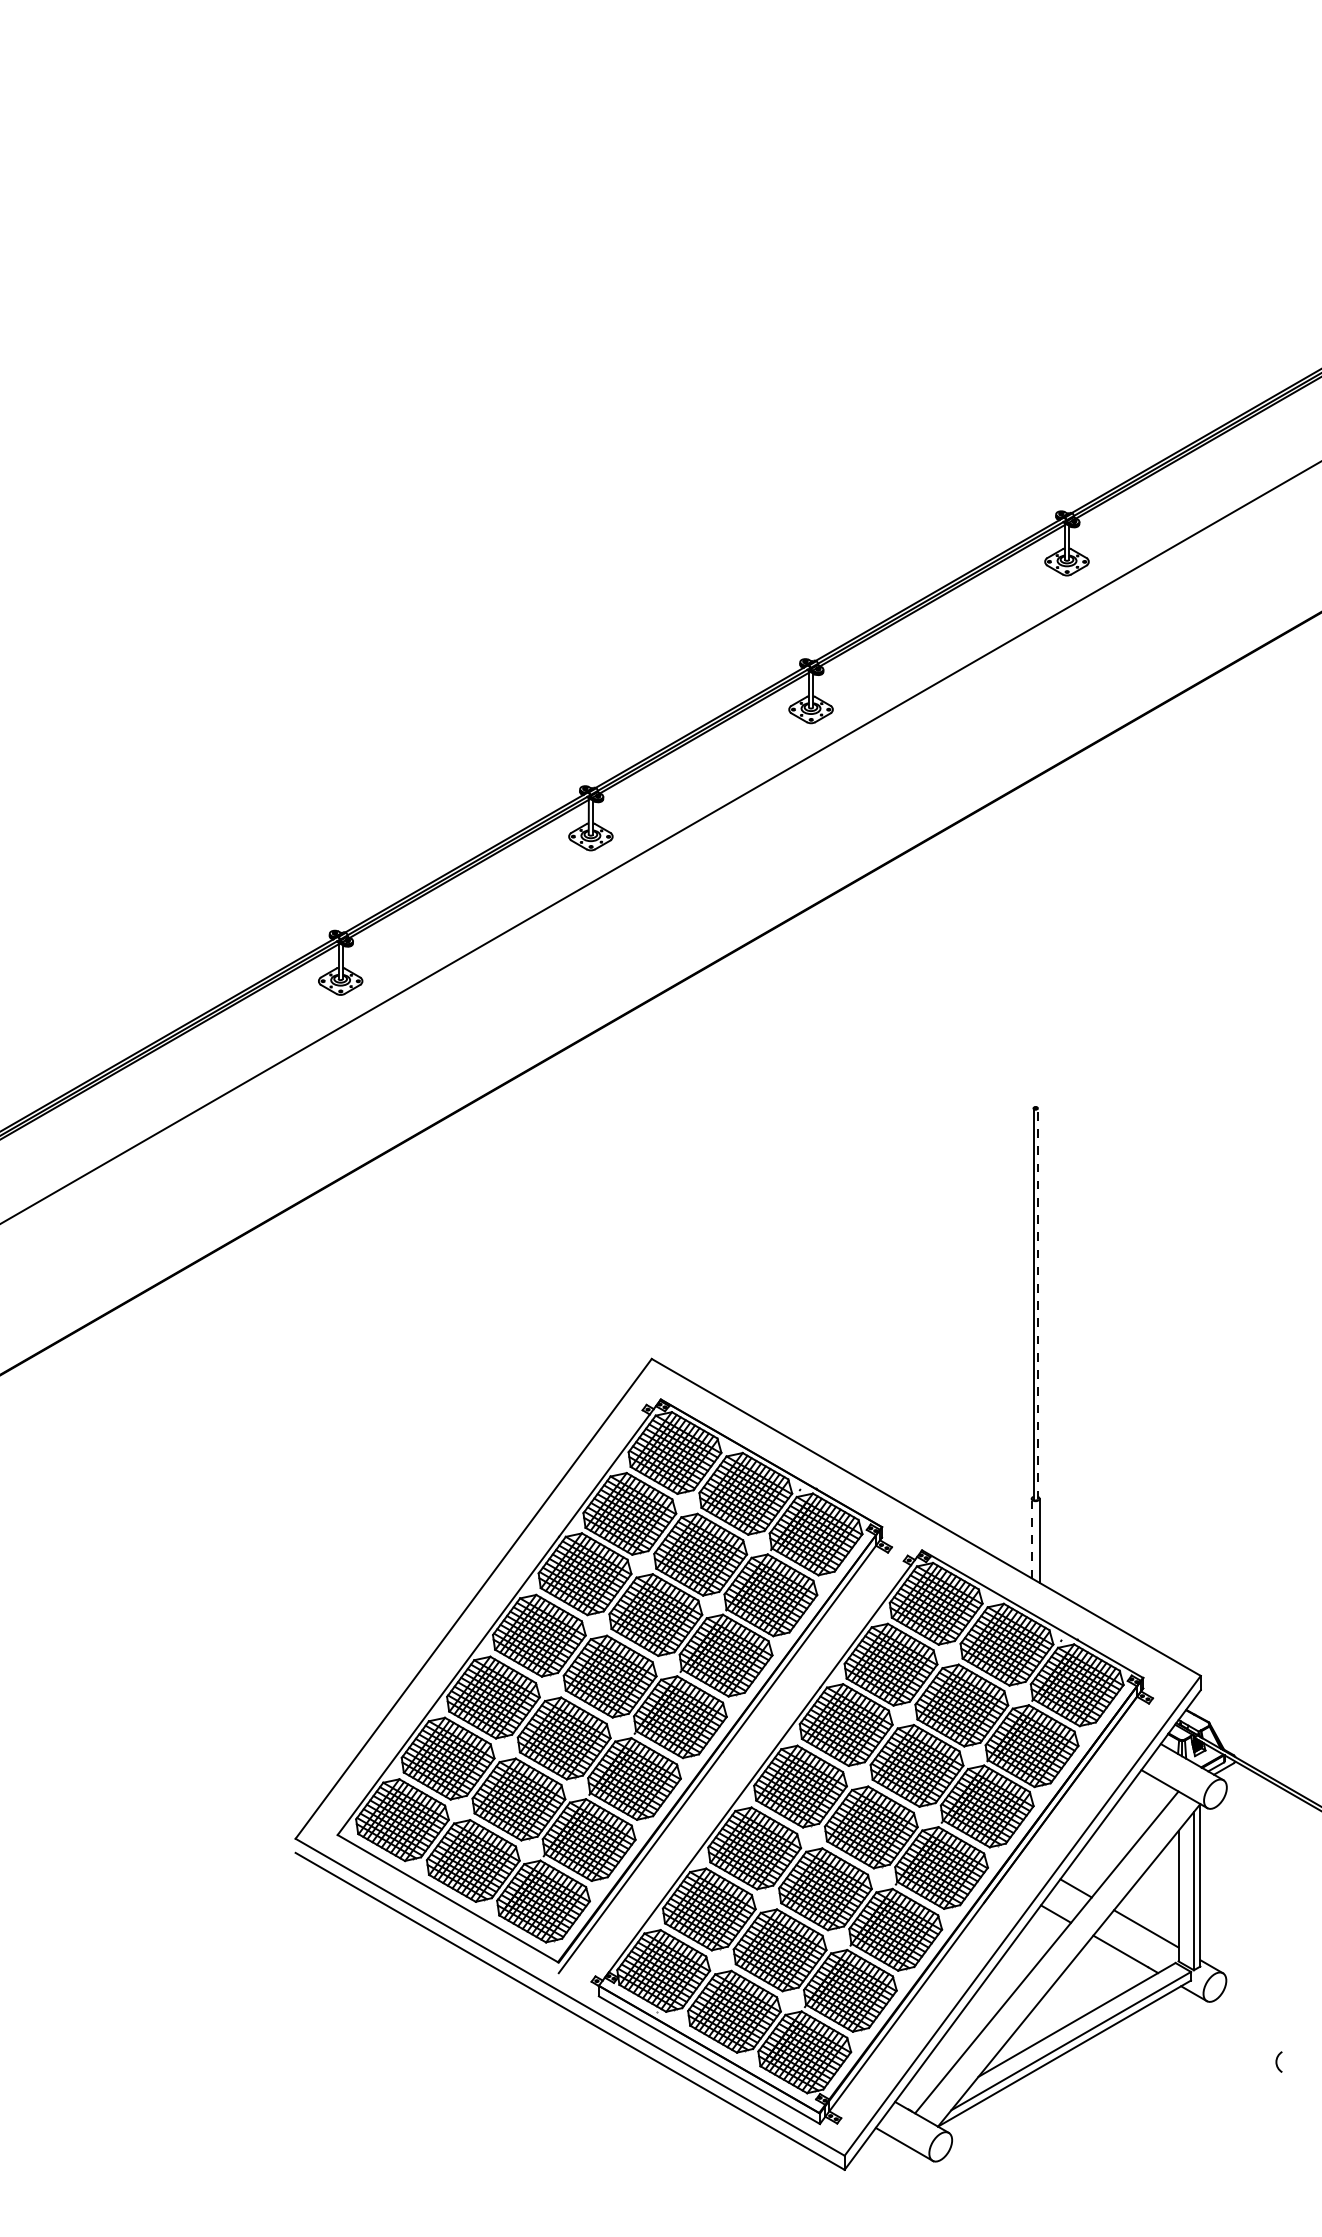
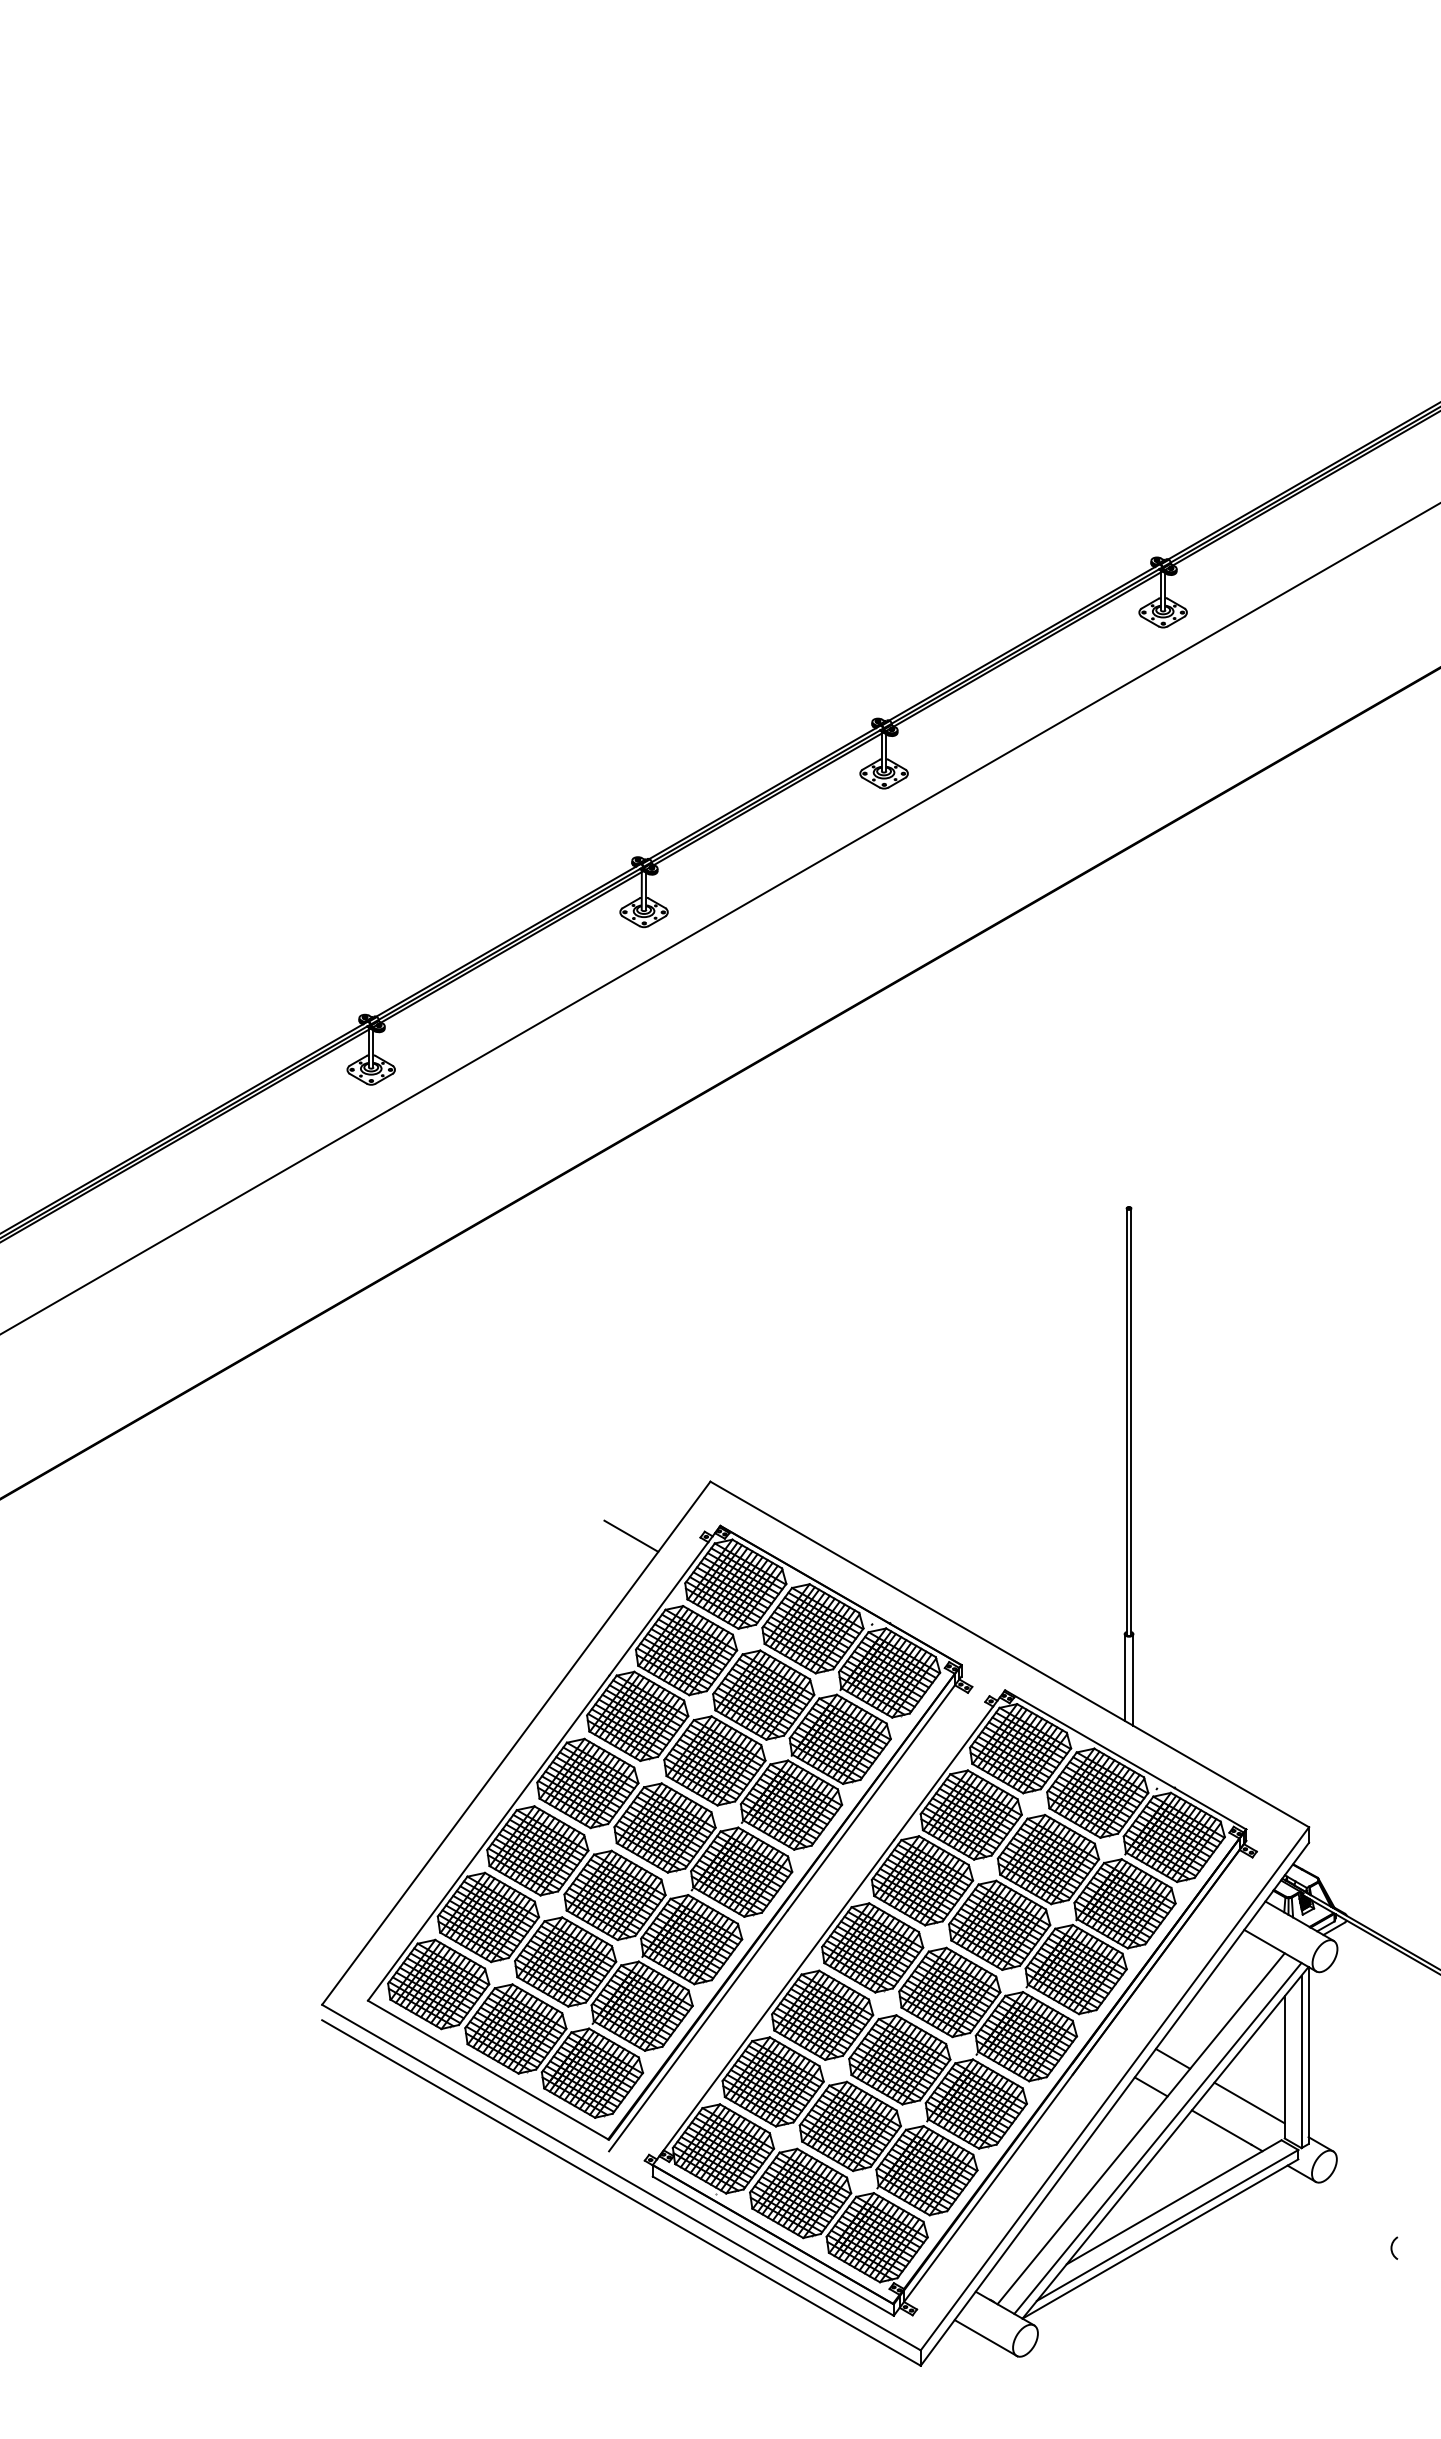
line: (1037, 1303) -> (1131, 1421), dashed -> solid
line: (579, 1408) -> (631, 1535), added
line: (1031, 1538) -> (1124, 1677), dashed -> solid
line: (1061, 1960) -> (1157, 2137), added

